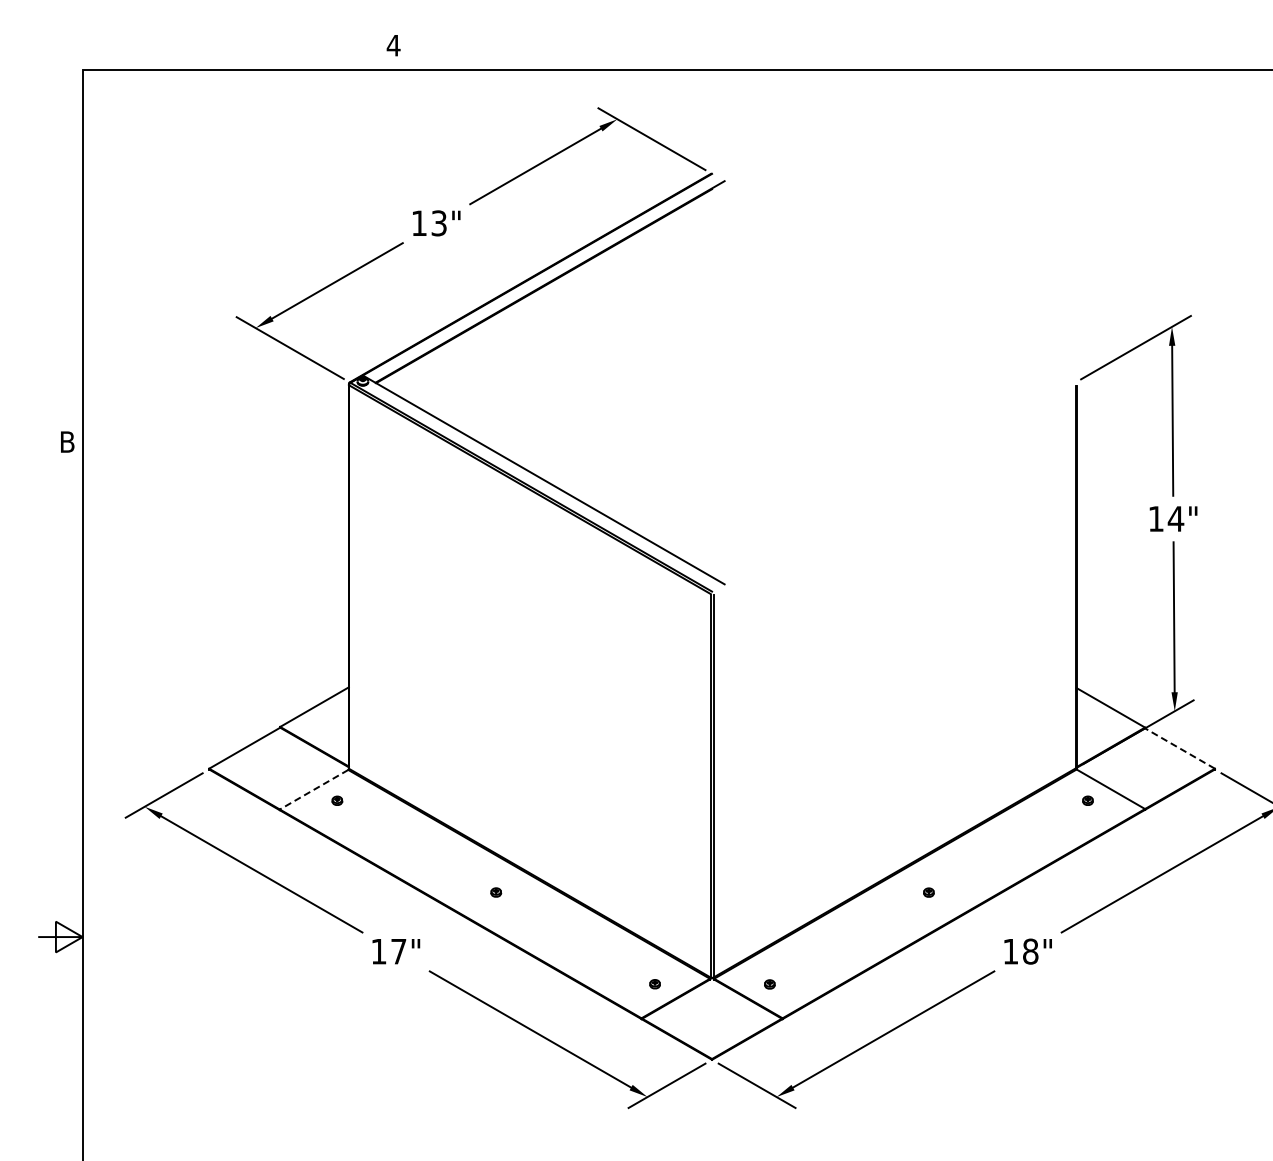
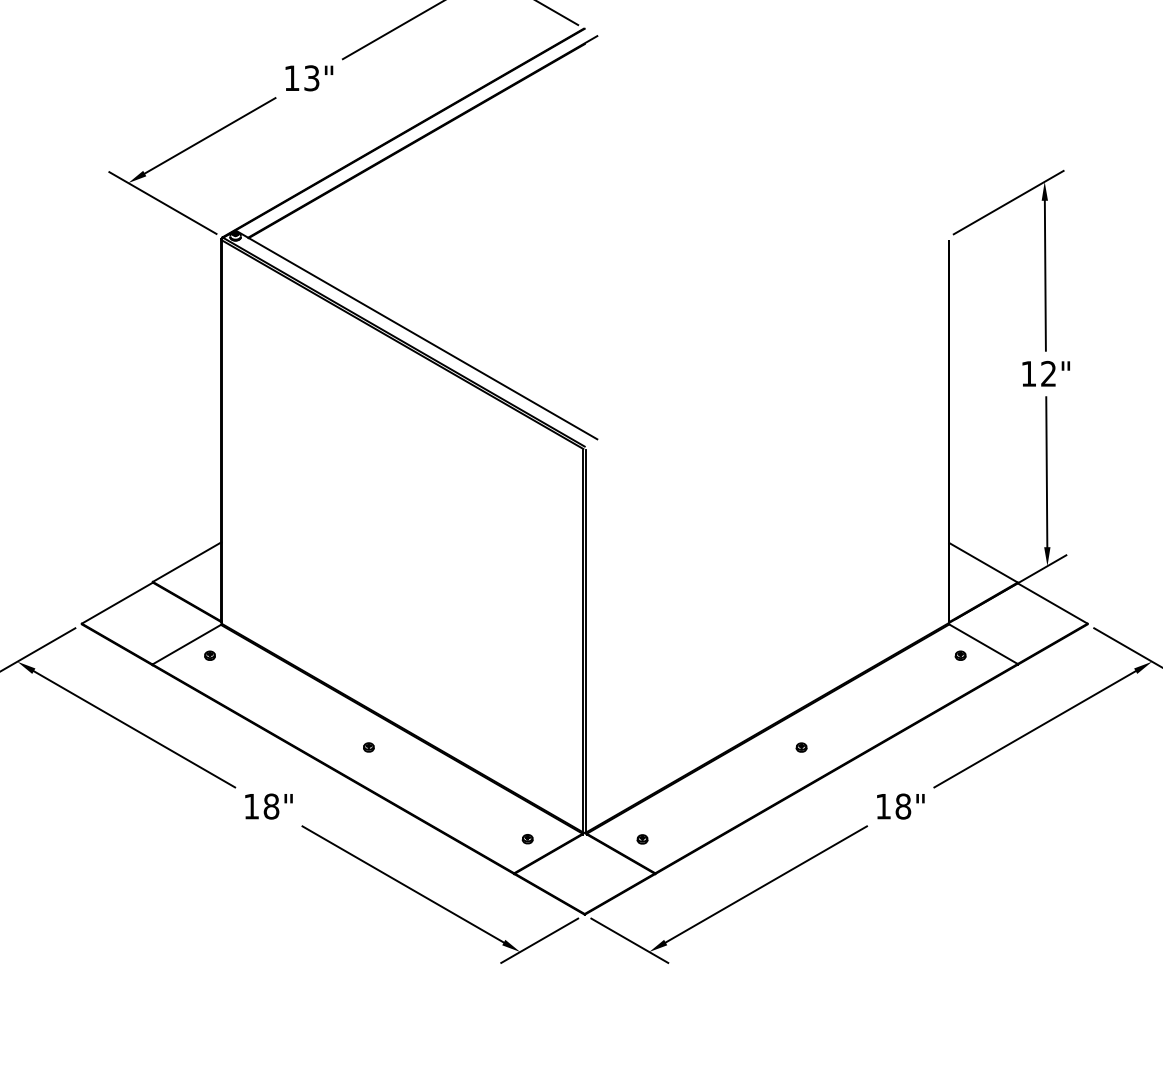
text: (1175, 518) -> (1048, 373), 14" -> 12"
line: (1179, 748) -> (1052, 603), dashed -> solid
line: (314, 789) -> (187, 644), dashed -> solid
text: (398, 951) -> (271, 806), 17" -> 18"

